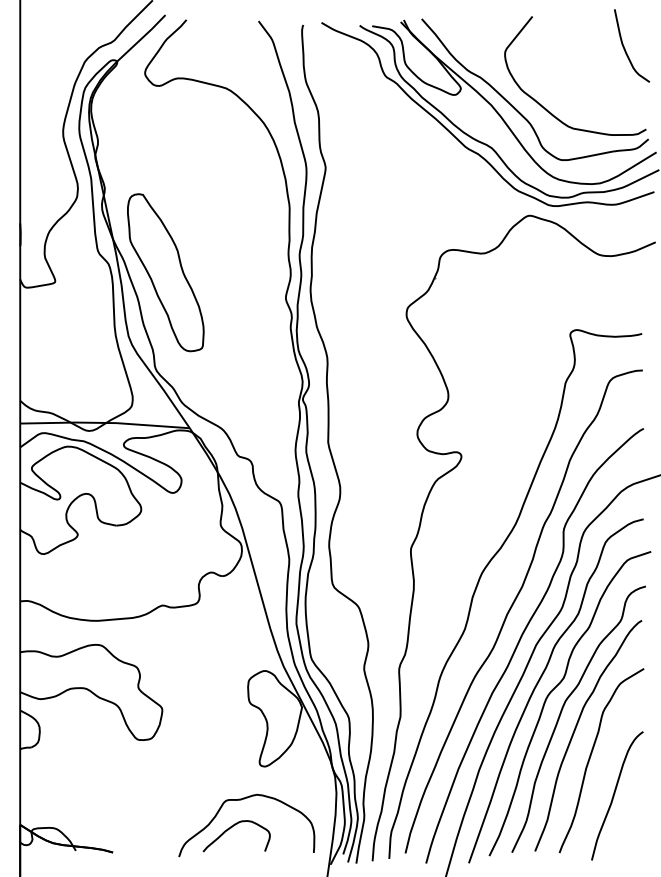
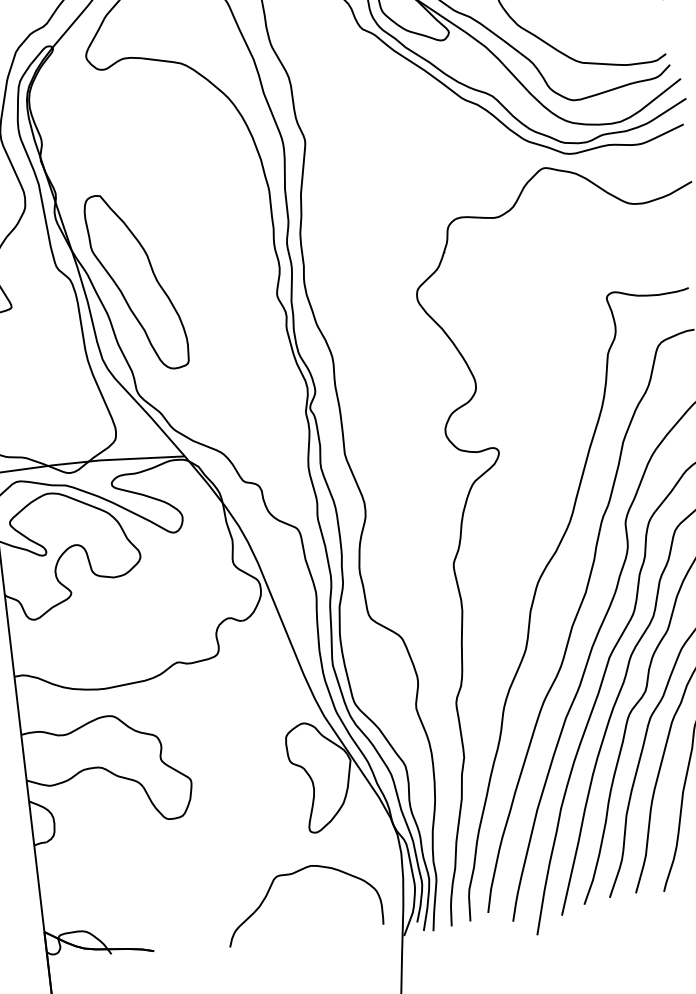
curve: (231, 828) -> (286, 907), removed

